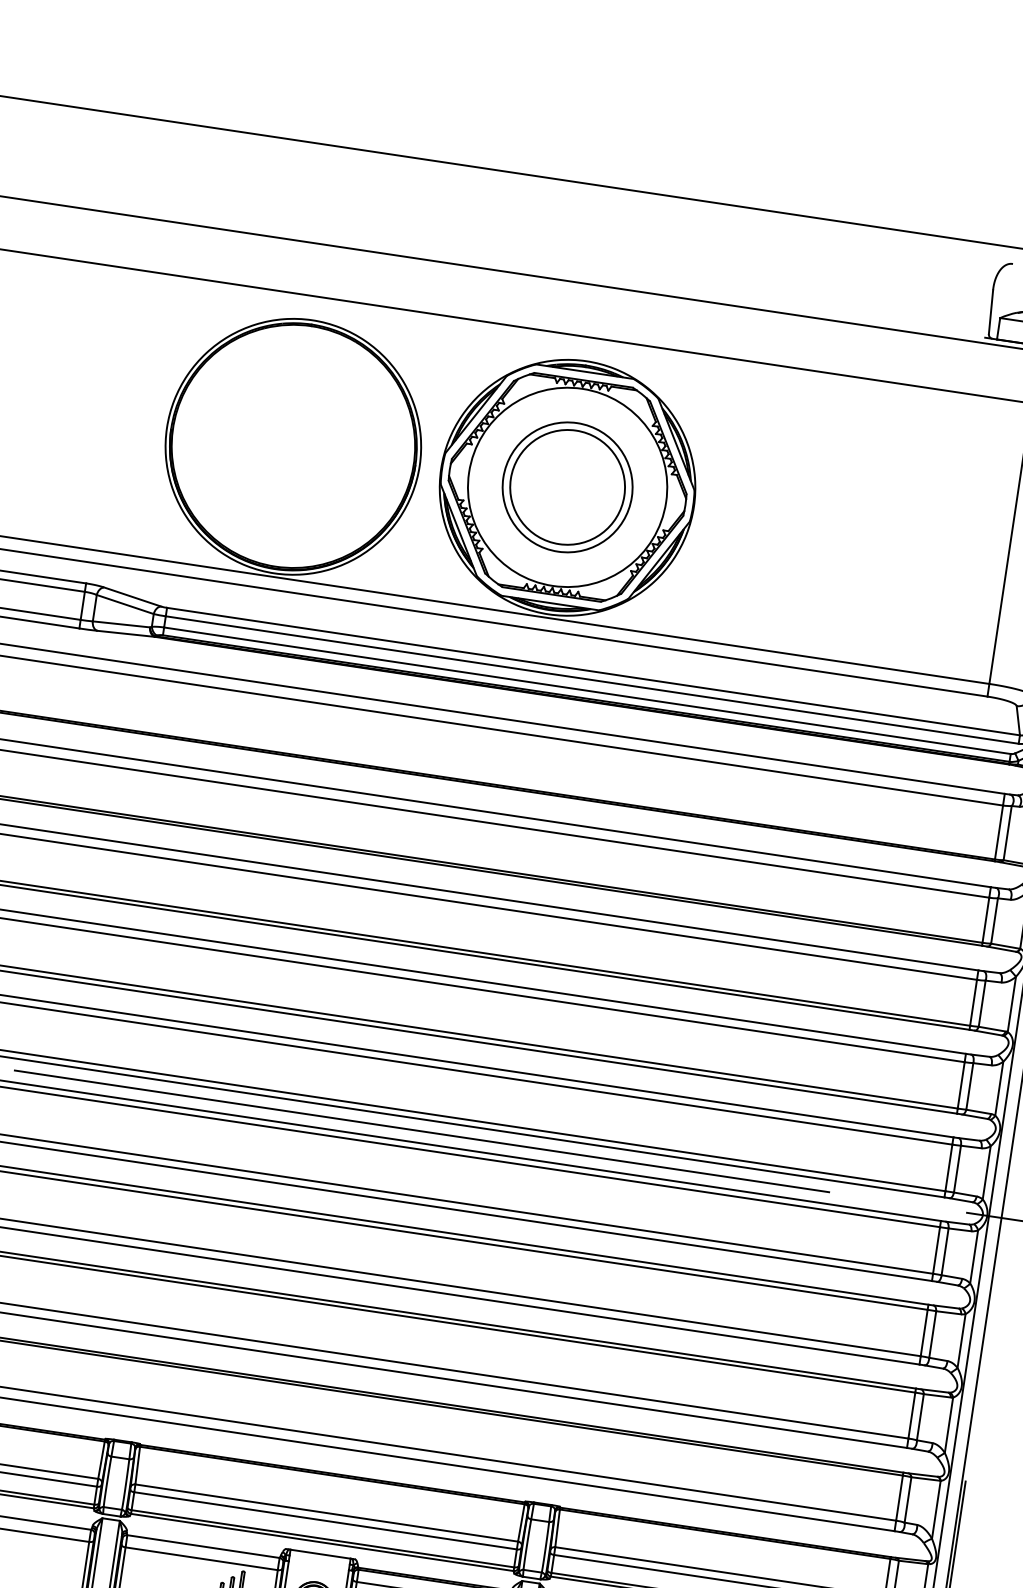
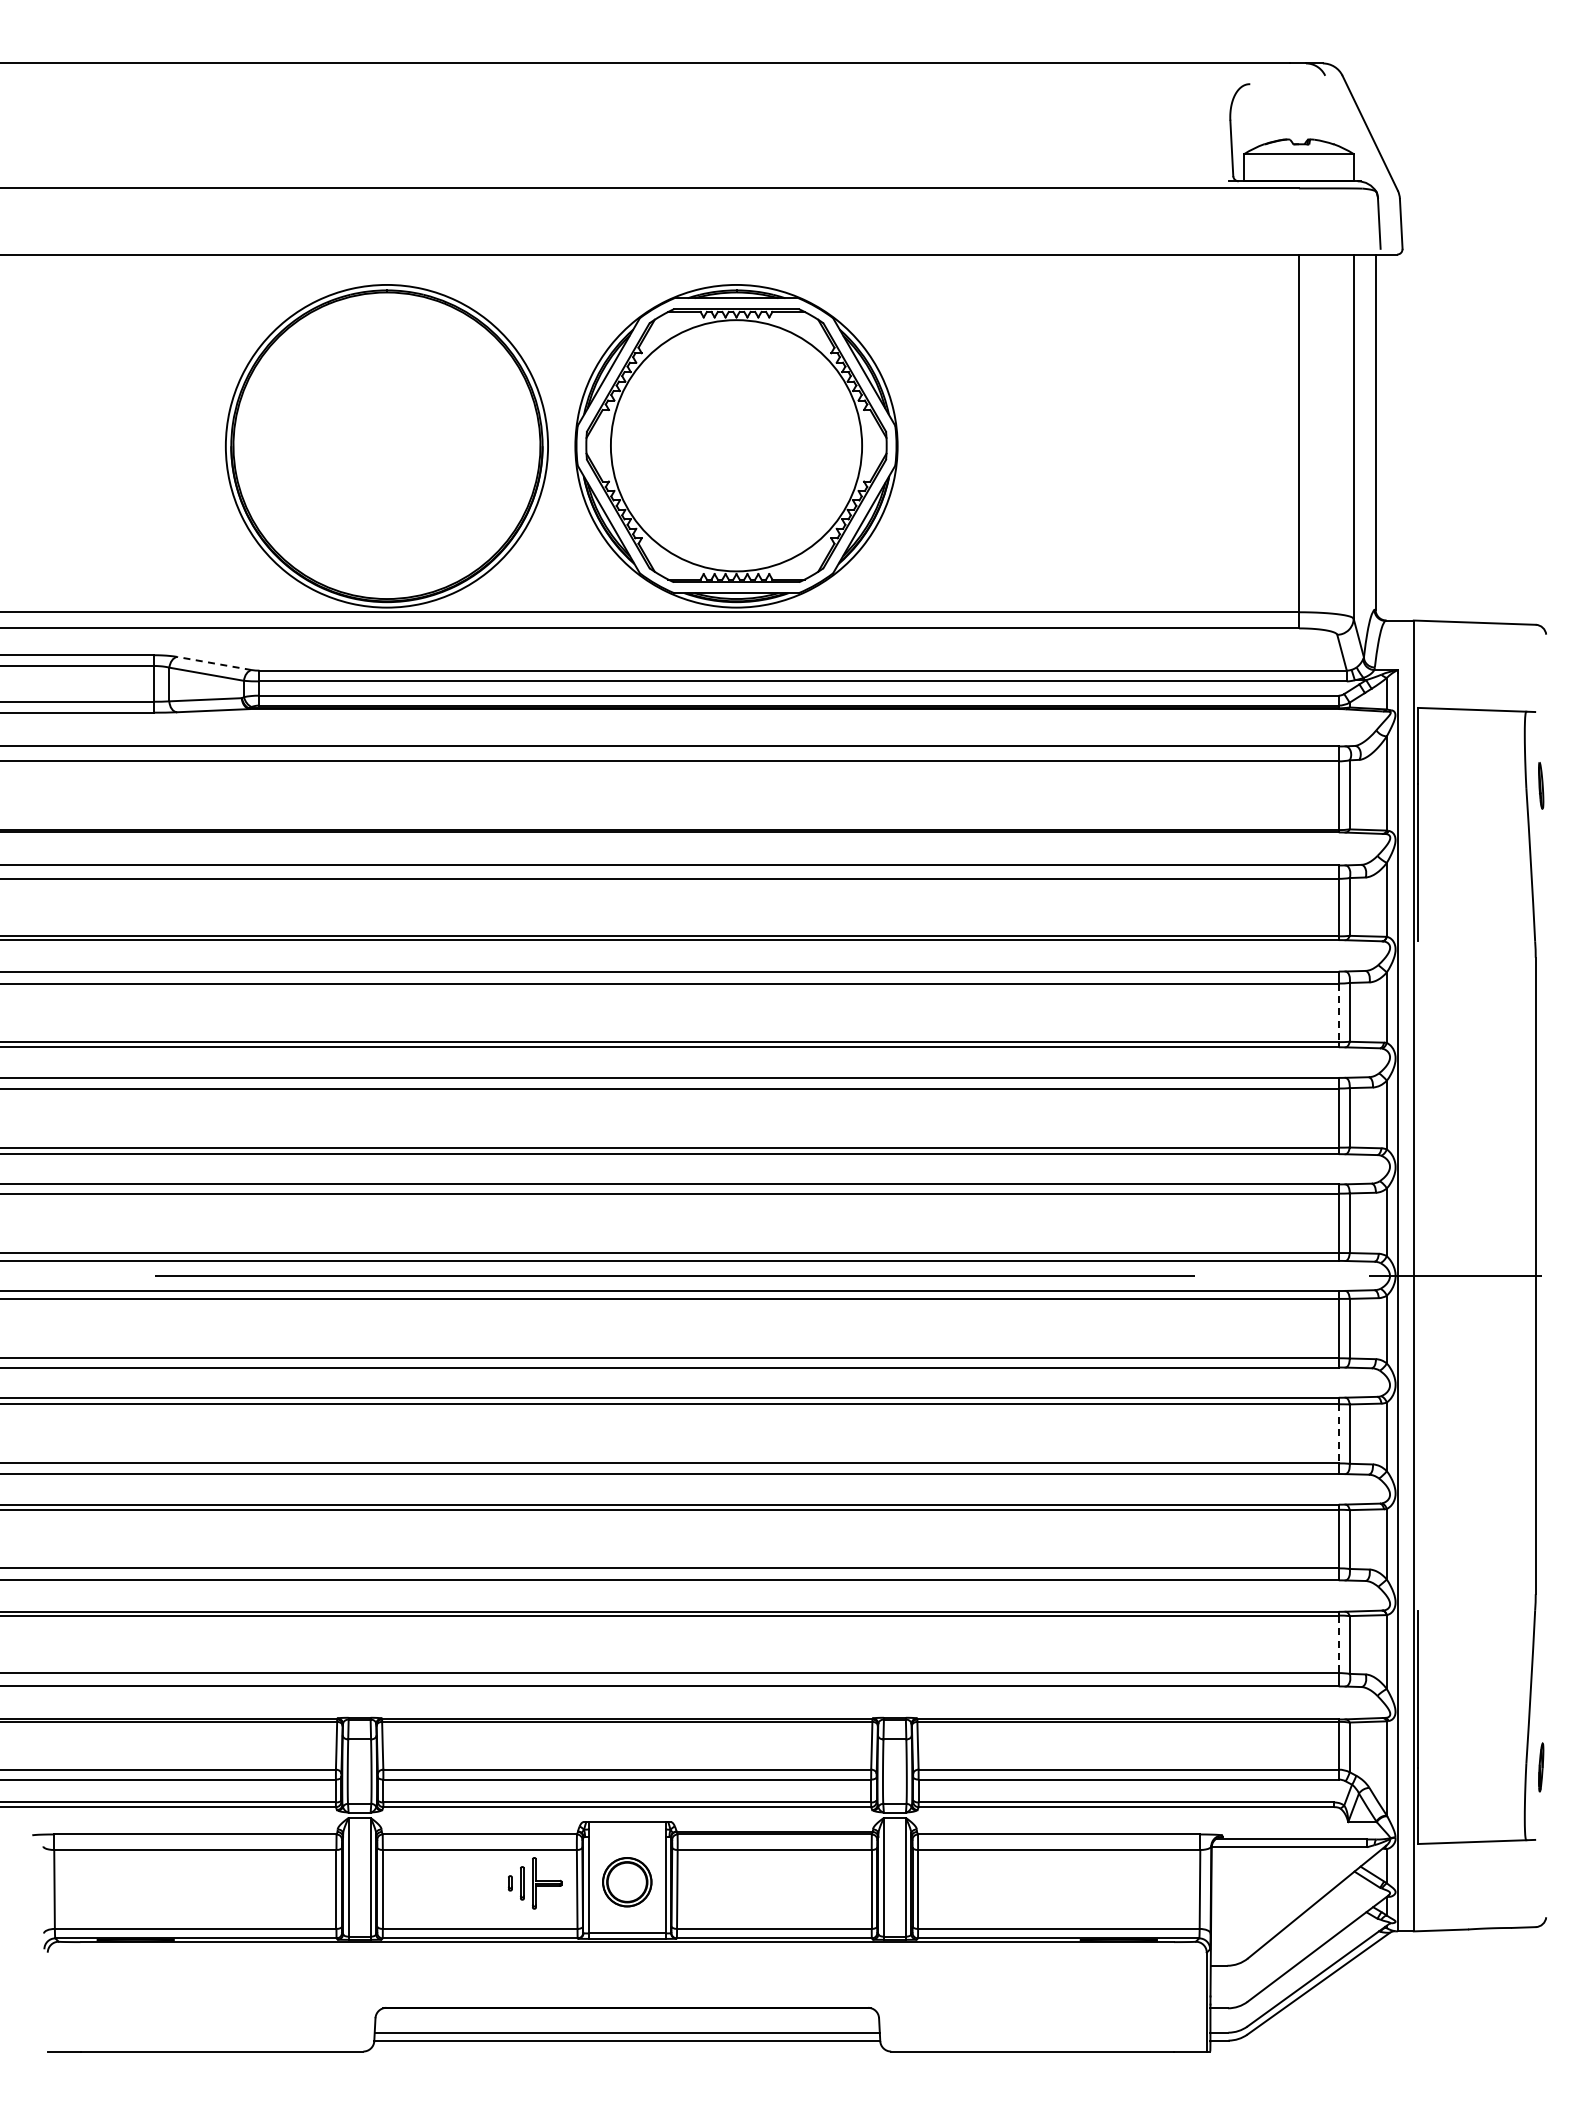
part: (567, 487) -> (736, 445), removed
line: (132, 596) -> (214, 663), solid -> dashed
line: (973, 1003) -> (1338, 1013), solid -> dashed
line: (924, 1332) -> (1338, 1433), solid -> dashed
line: (899, 1498) -> (1338, 1644), solid -> dashed

